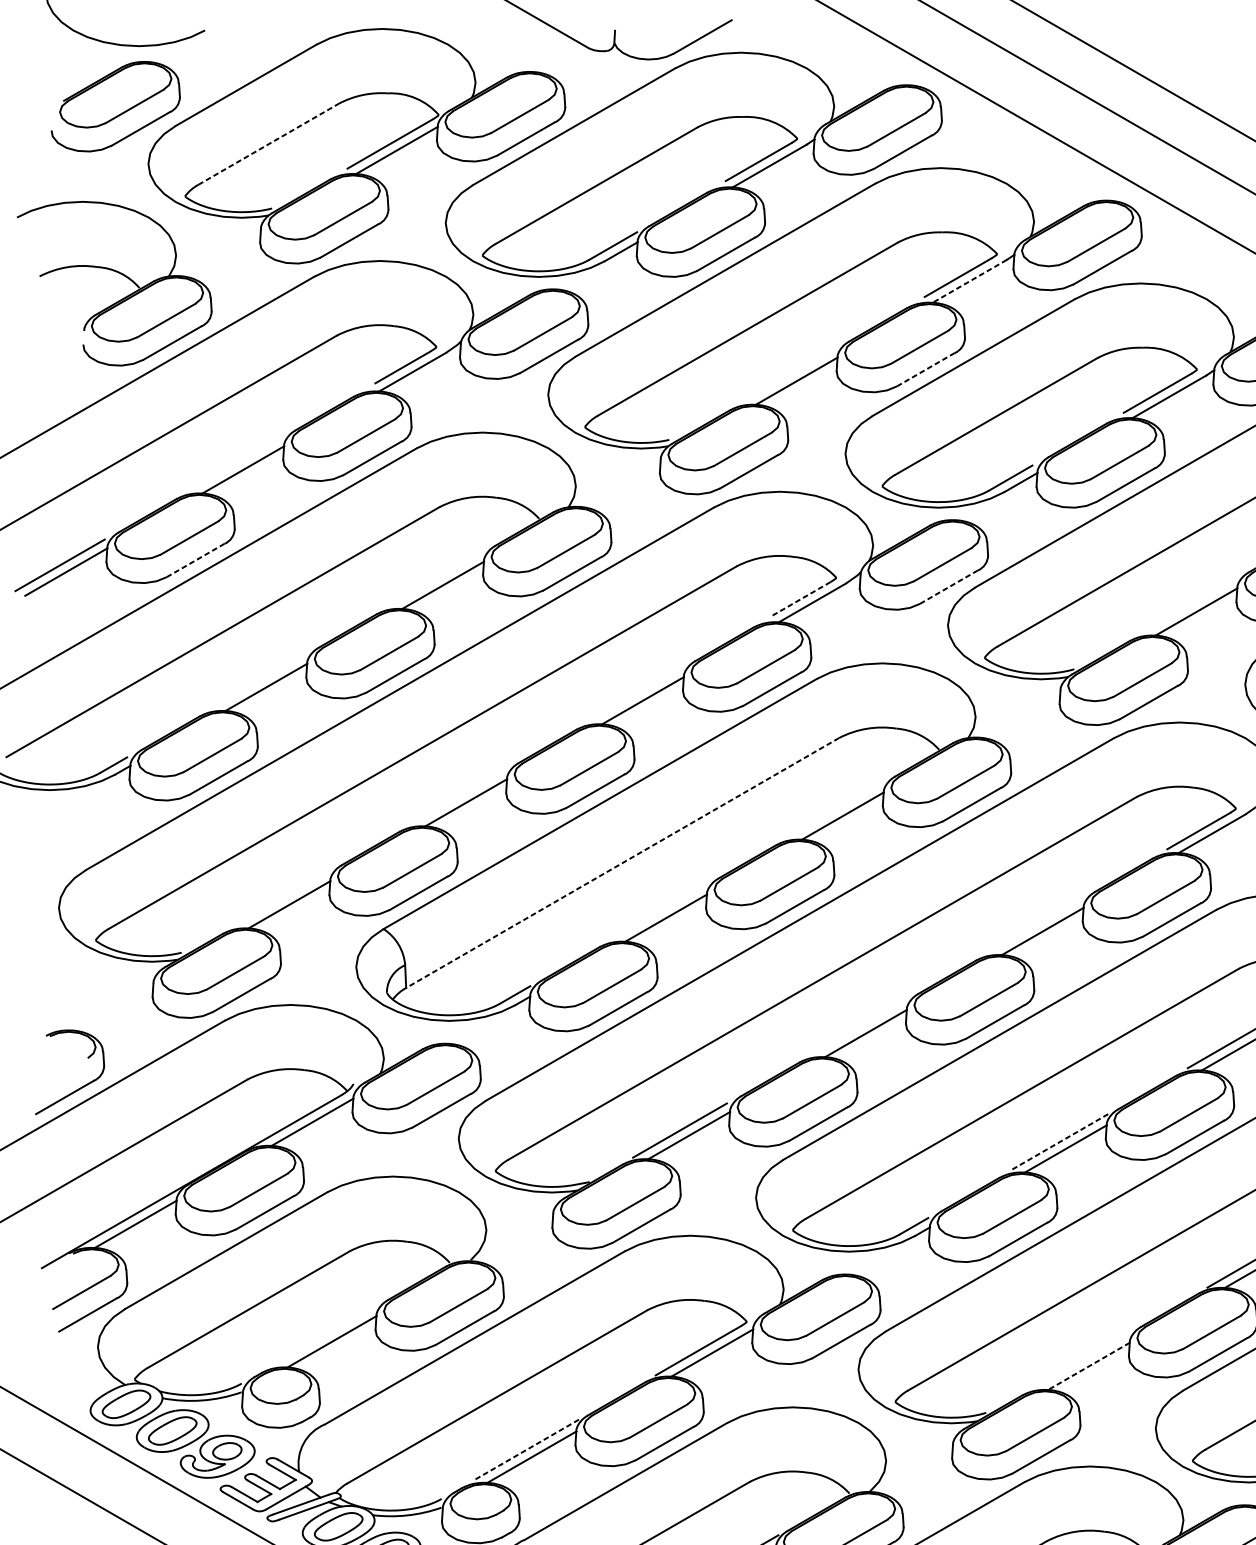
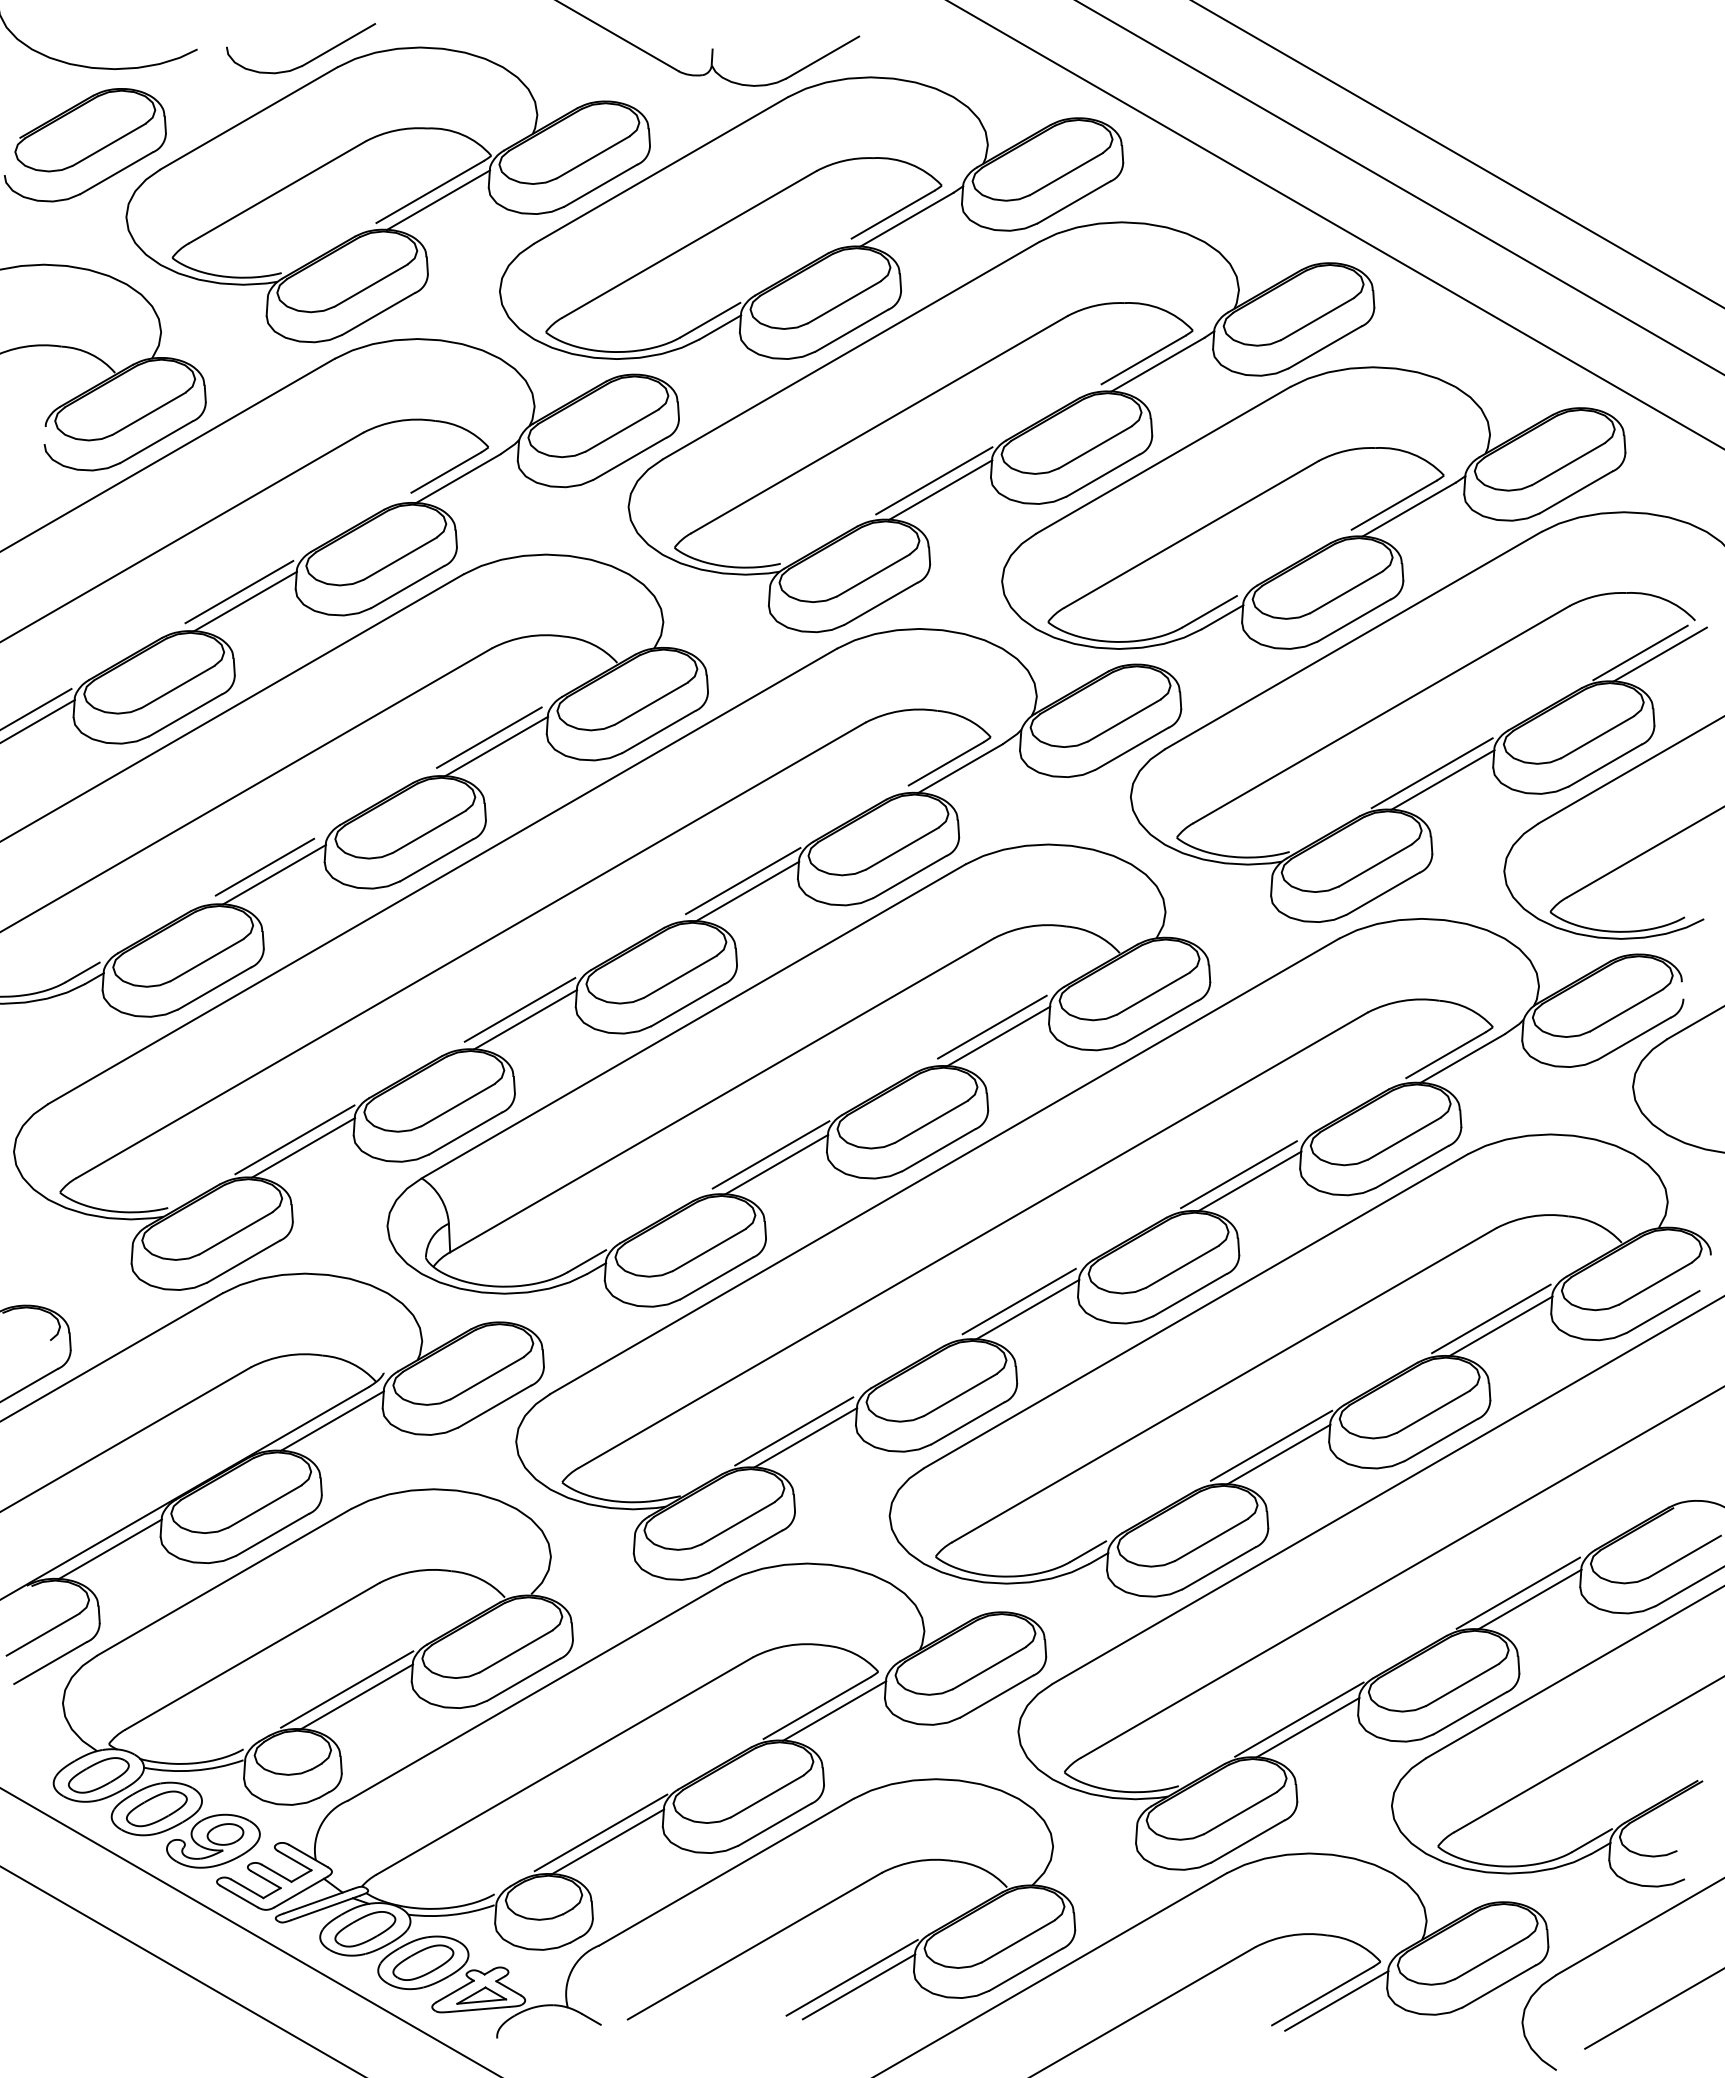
part: (294, 39) -> (309, 60), added
line: (268, 144) -> (277, 192), dashed -> solid
line: (969, 282) -> (1157, 365), dashed -> solid
line: (925, 369) -> (1102, 475), dashed -> solid
line: (791, 373) -> (934, 480), added
line: (238, 461) -> (239, 591), added
line: (195, 560) -> (185, 715), dashed -> solid
line: (437, 578) -> (489, 737), added
line: (948, 586) -> (1131, 748), dashed -> solid
line: (800, 599) -> (945, 764), dashed -> solid
line: (1187, 606) -> (1431, 773), added
line: (258, 680) -> (264, 866), added
line: (638, 692) -> (742, 881), added
line: (461, 794) -> (519, 1009), added
line: (837, 808) -> (992, 1026), added
line: (622, 863) -> (721, 1095), dashed -> solid
line: (282, 898) -> (294, 1139), added
line: (661, 910) -> (770, 1154), added
line: (1033, 926) -> (1238, 1174), added
line: (858, 1027) -> (1018, 1301), added
line: (1059, 1141) -> (1271, 1445), dashed -> solid
line: (324, 1335) -> (347, 1689), added
line: (1082, 1359) -> (1299, 1719), added
line: (1088, 1366) -> (1307, 1727), dashed -> solid
line: (525, 1450) -> (600, 1833), dashed -> solid

